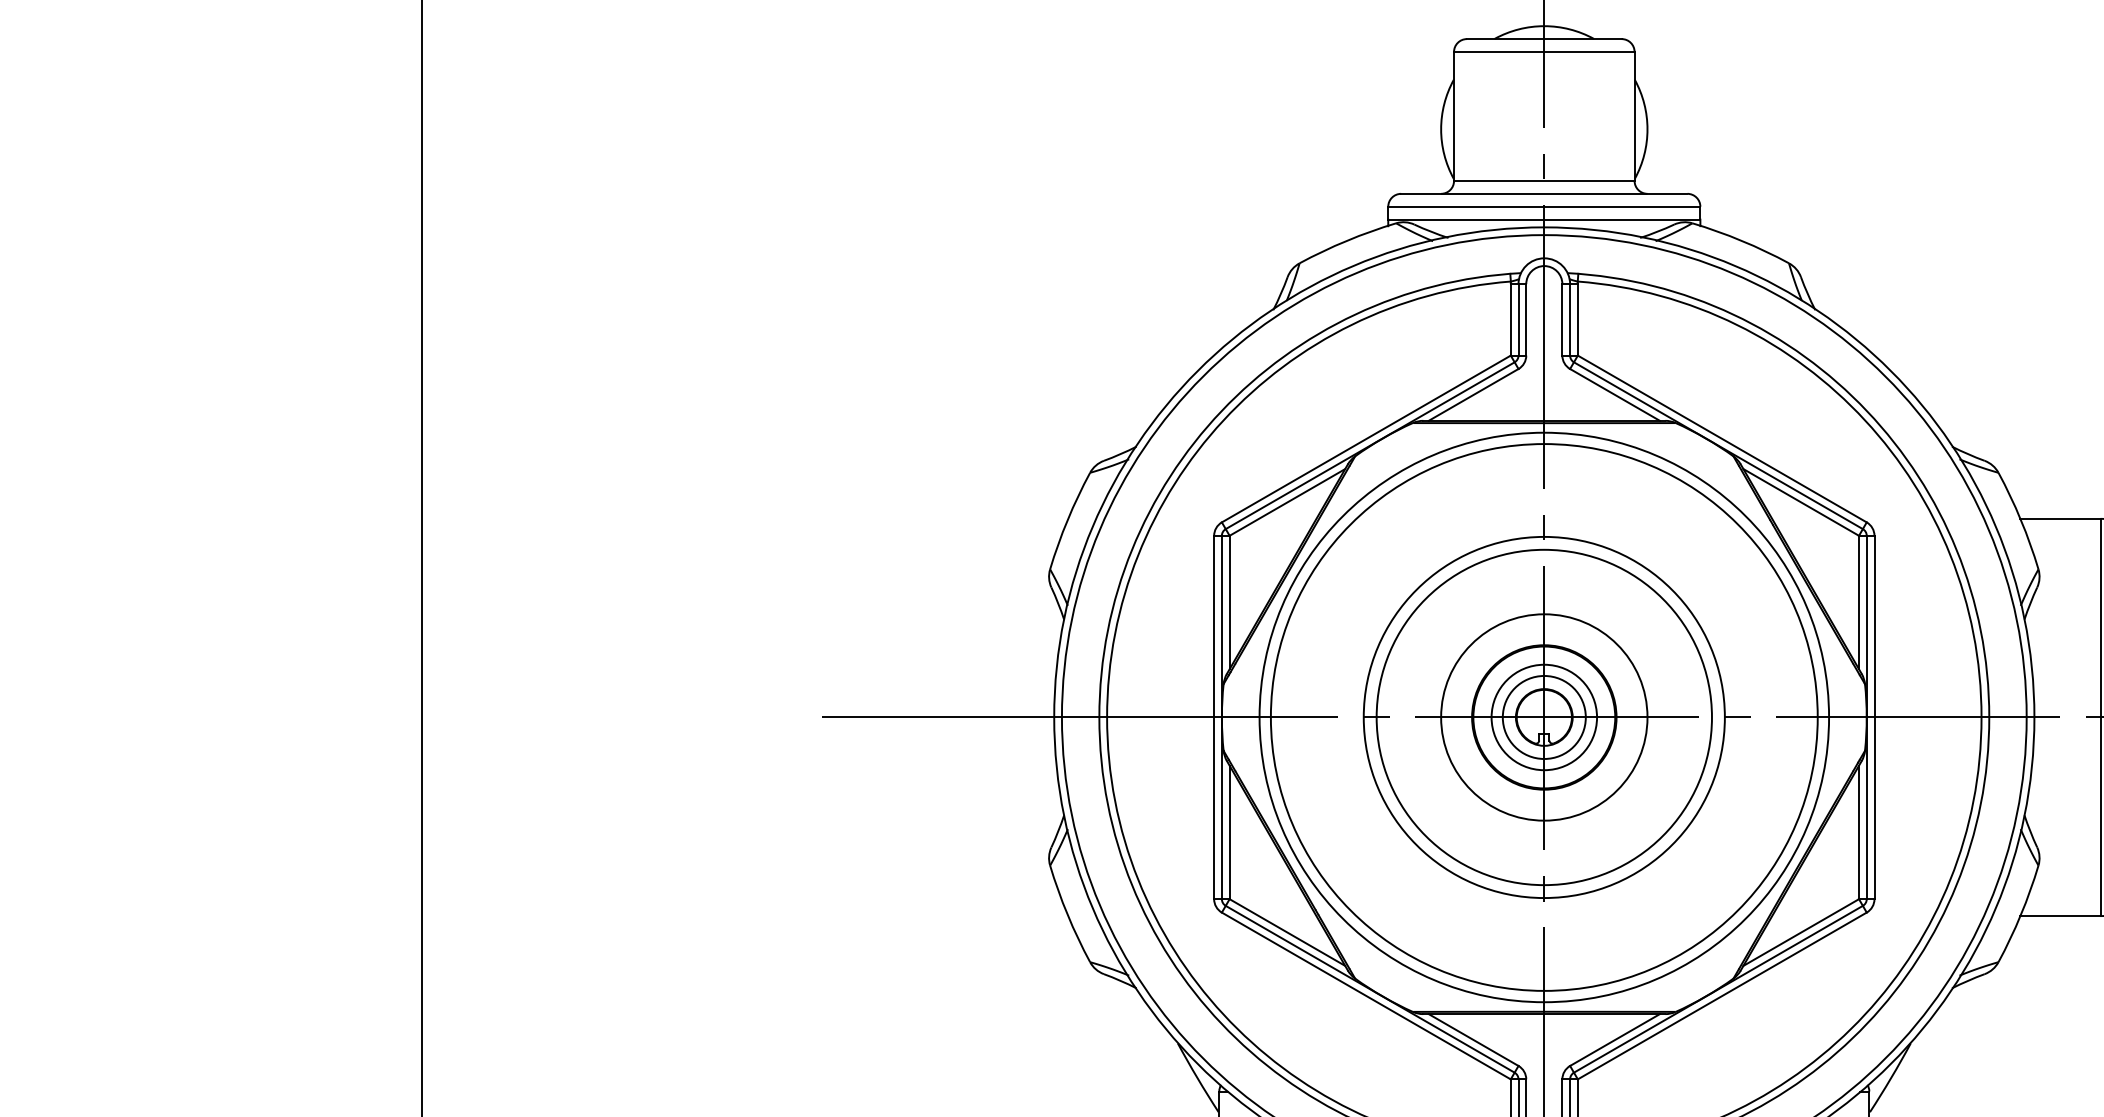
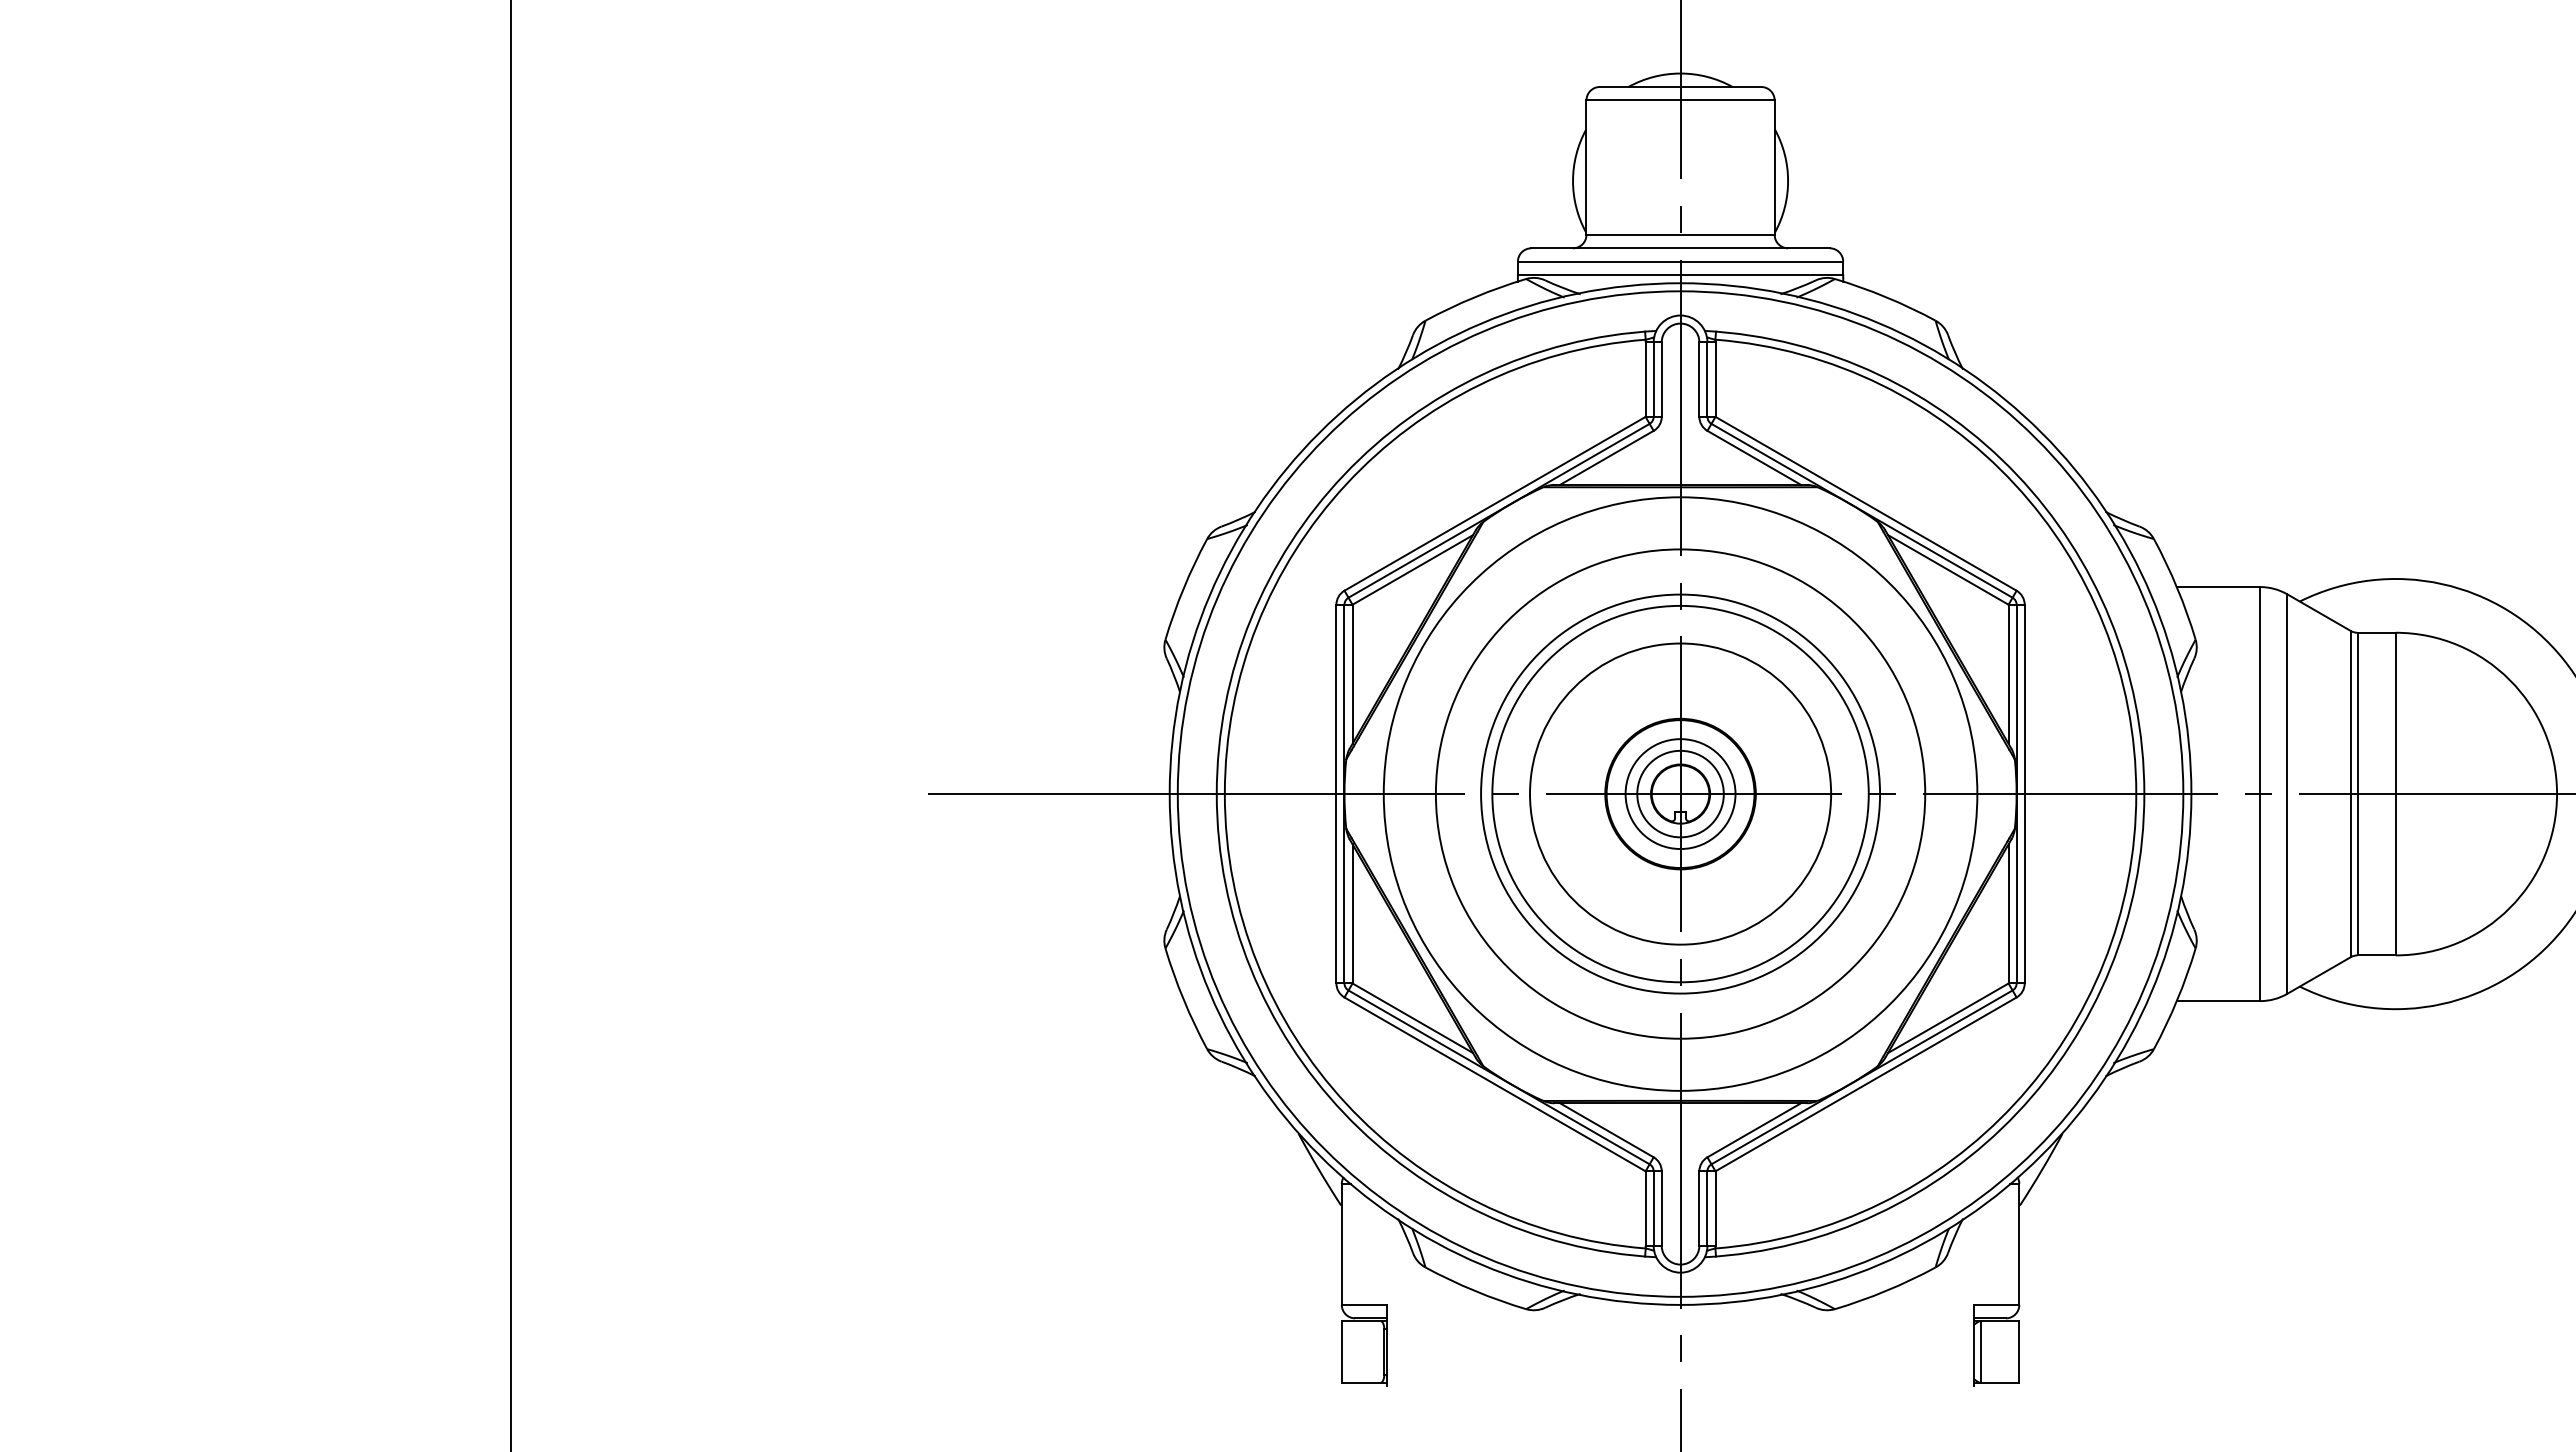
circle: (1544, 716) -> (1680, 793), size x1.4
circle: (1544, 716) -> (1680, 793), size x1.4
circle: (1544, 717) -> (1680, 794), size x0.7

